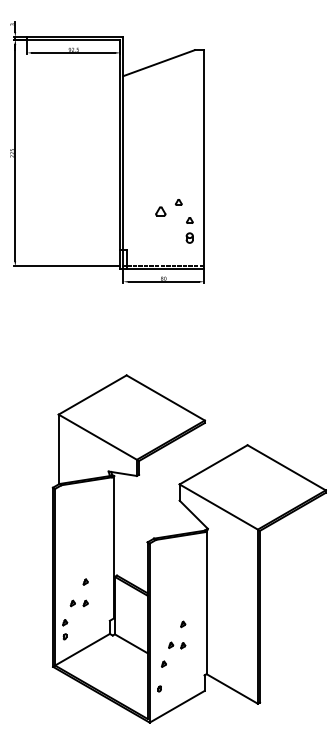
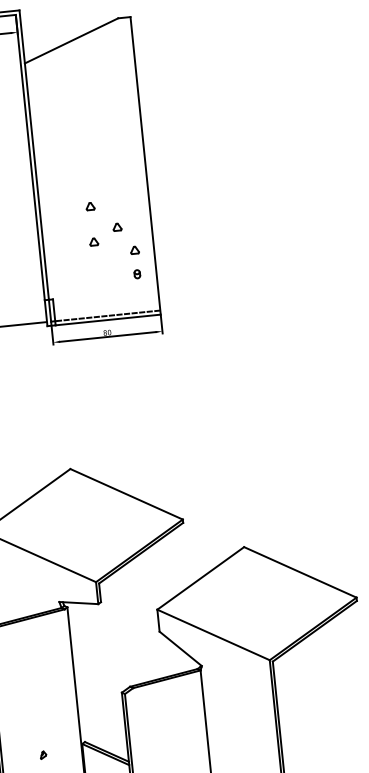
part: (160, 184) -> (90, 205), added
part: (160, 211) -> (93, 242), size x0.62
part: (189, 238) -> (136, 274), size x0.62

